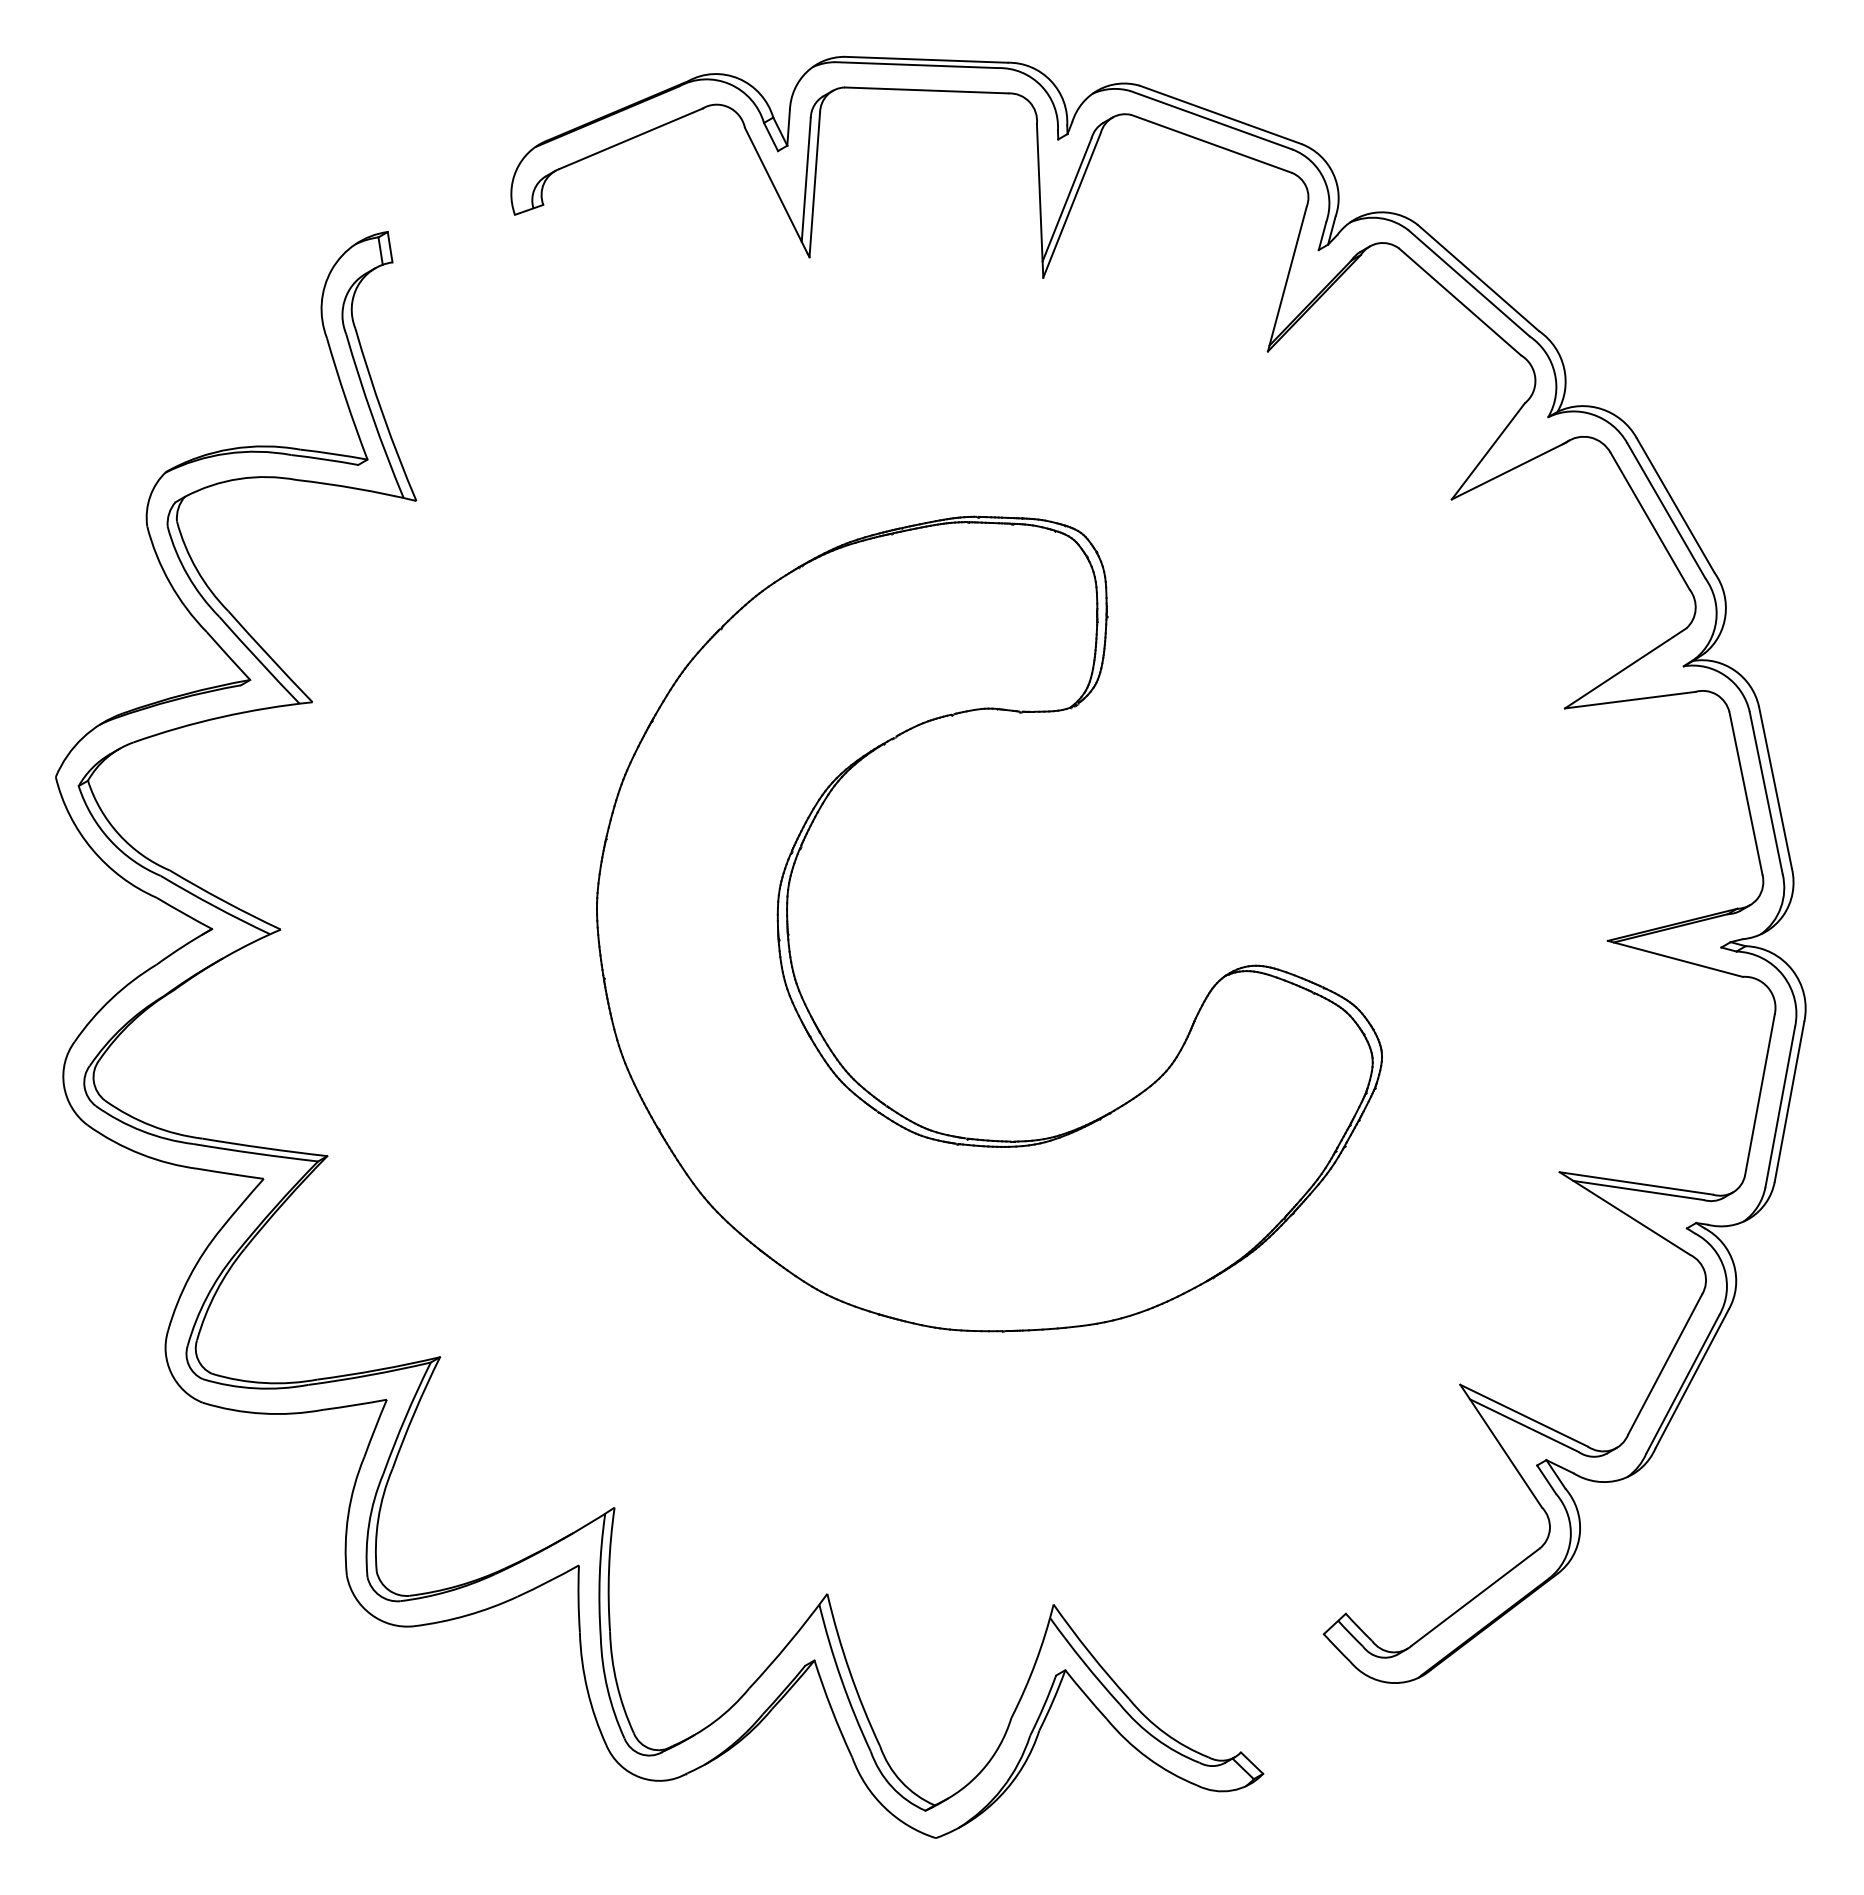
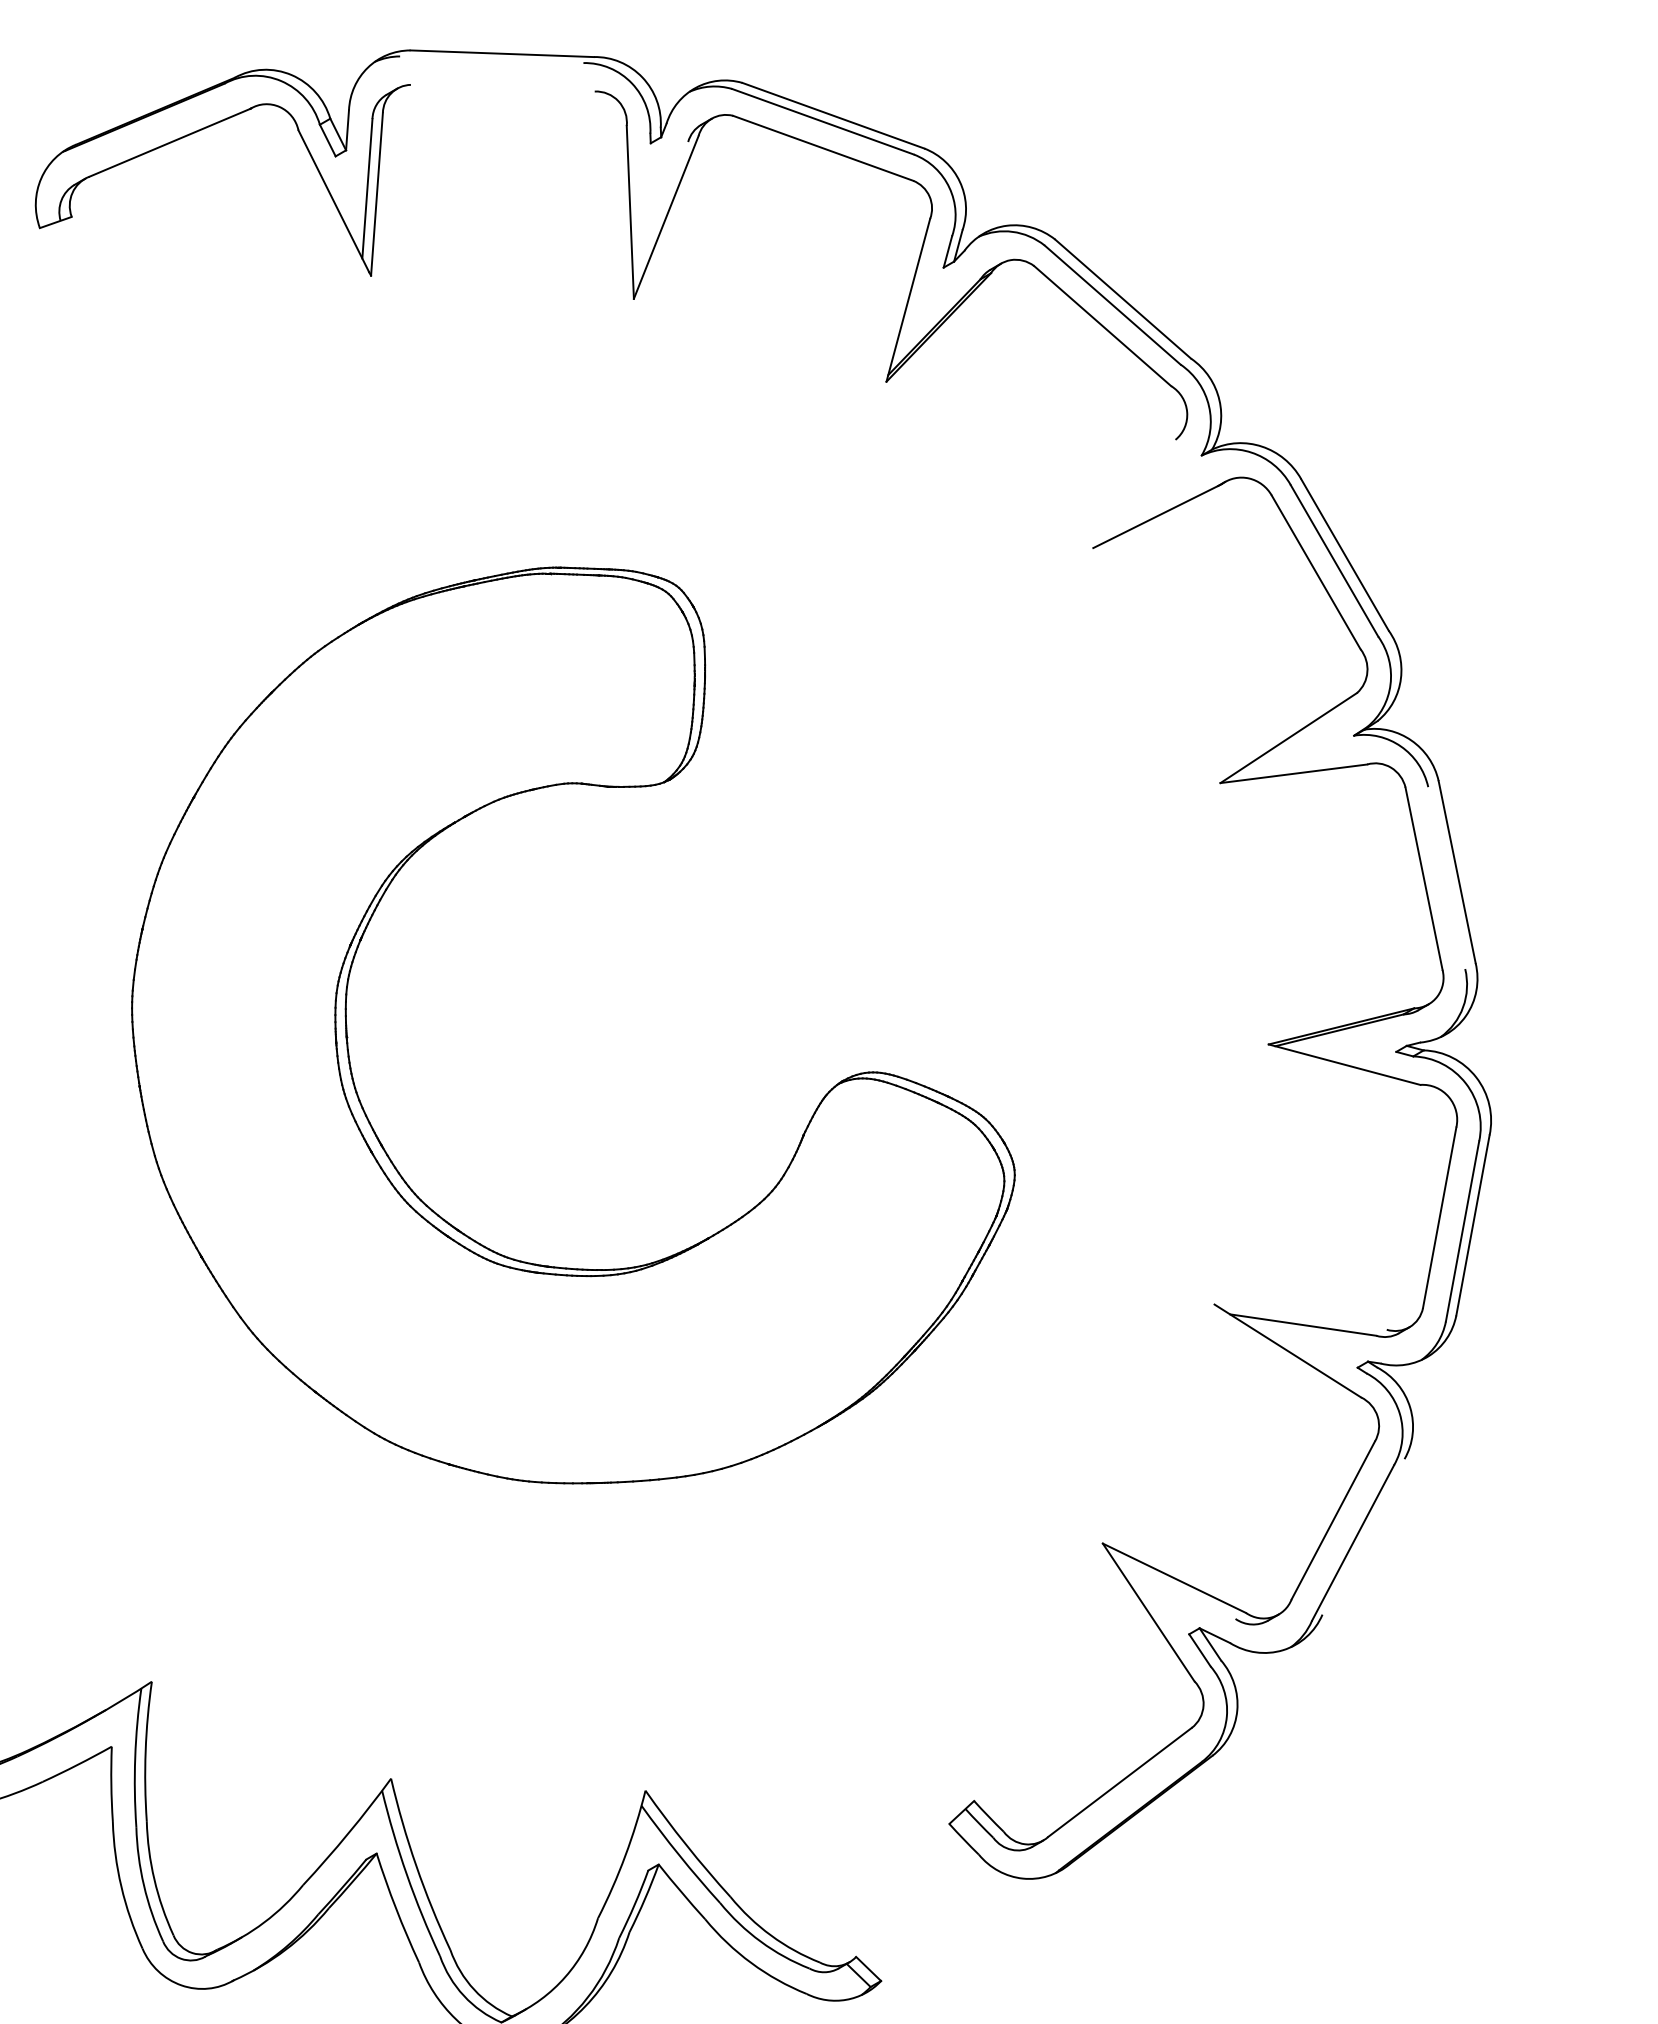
line: (916, 65) -> (491, 60), removed
line: (926, 90) -> (502, 88), removed
line: (1066, 199) -> (660, 210), removed
line: (1487, 451) -> (1133, 494), removed
line: (1765, 792) -> (1445, 877), removed
line: (1635, 1183) -> (1299, 1317), removed
line: (1691, 1378) -> (1362, 1536), removed
line: (1524, 1425) -> (1174, 1589), removed

